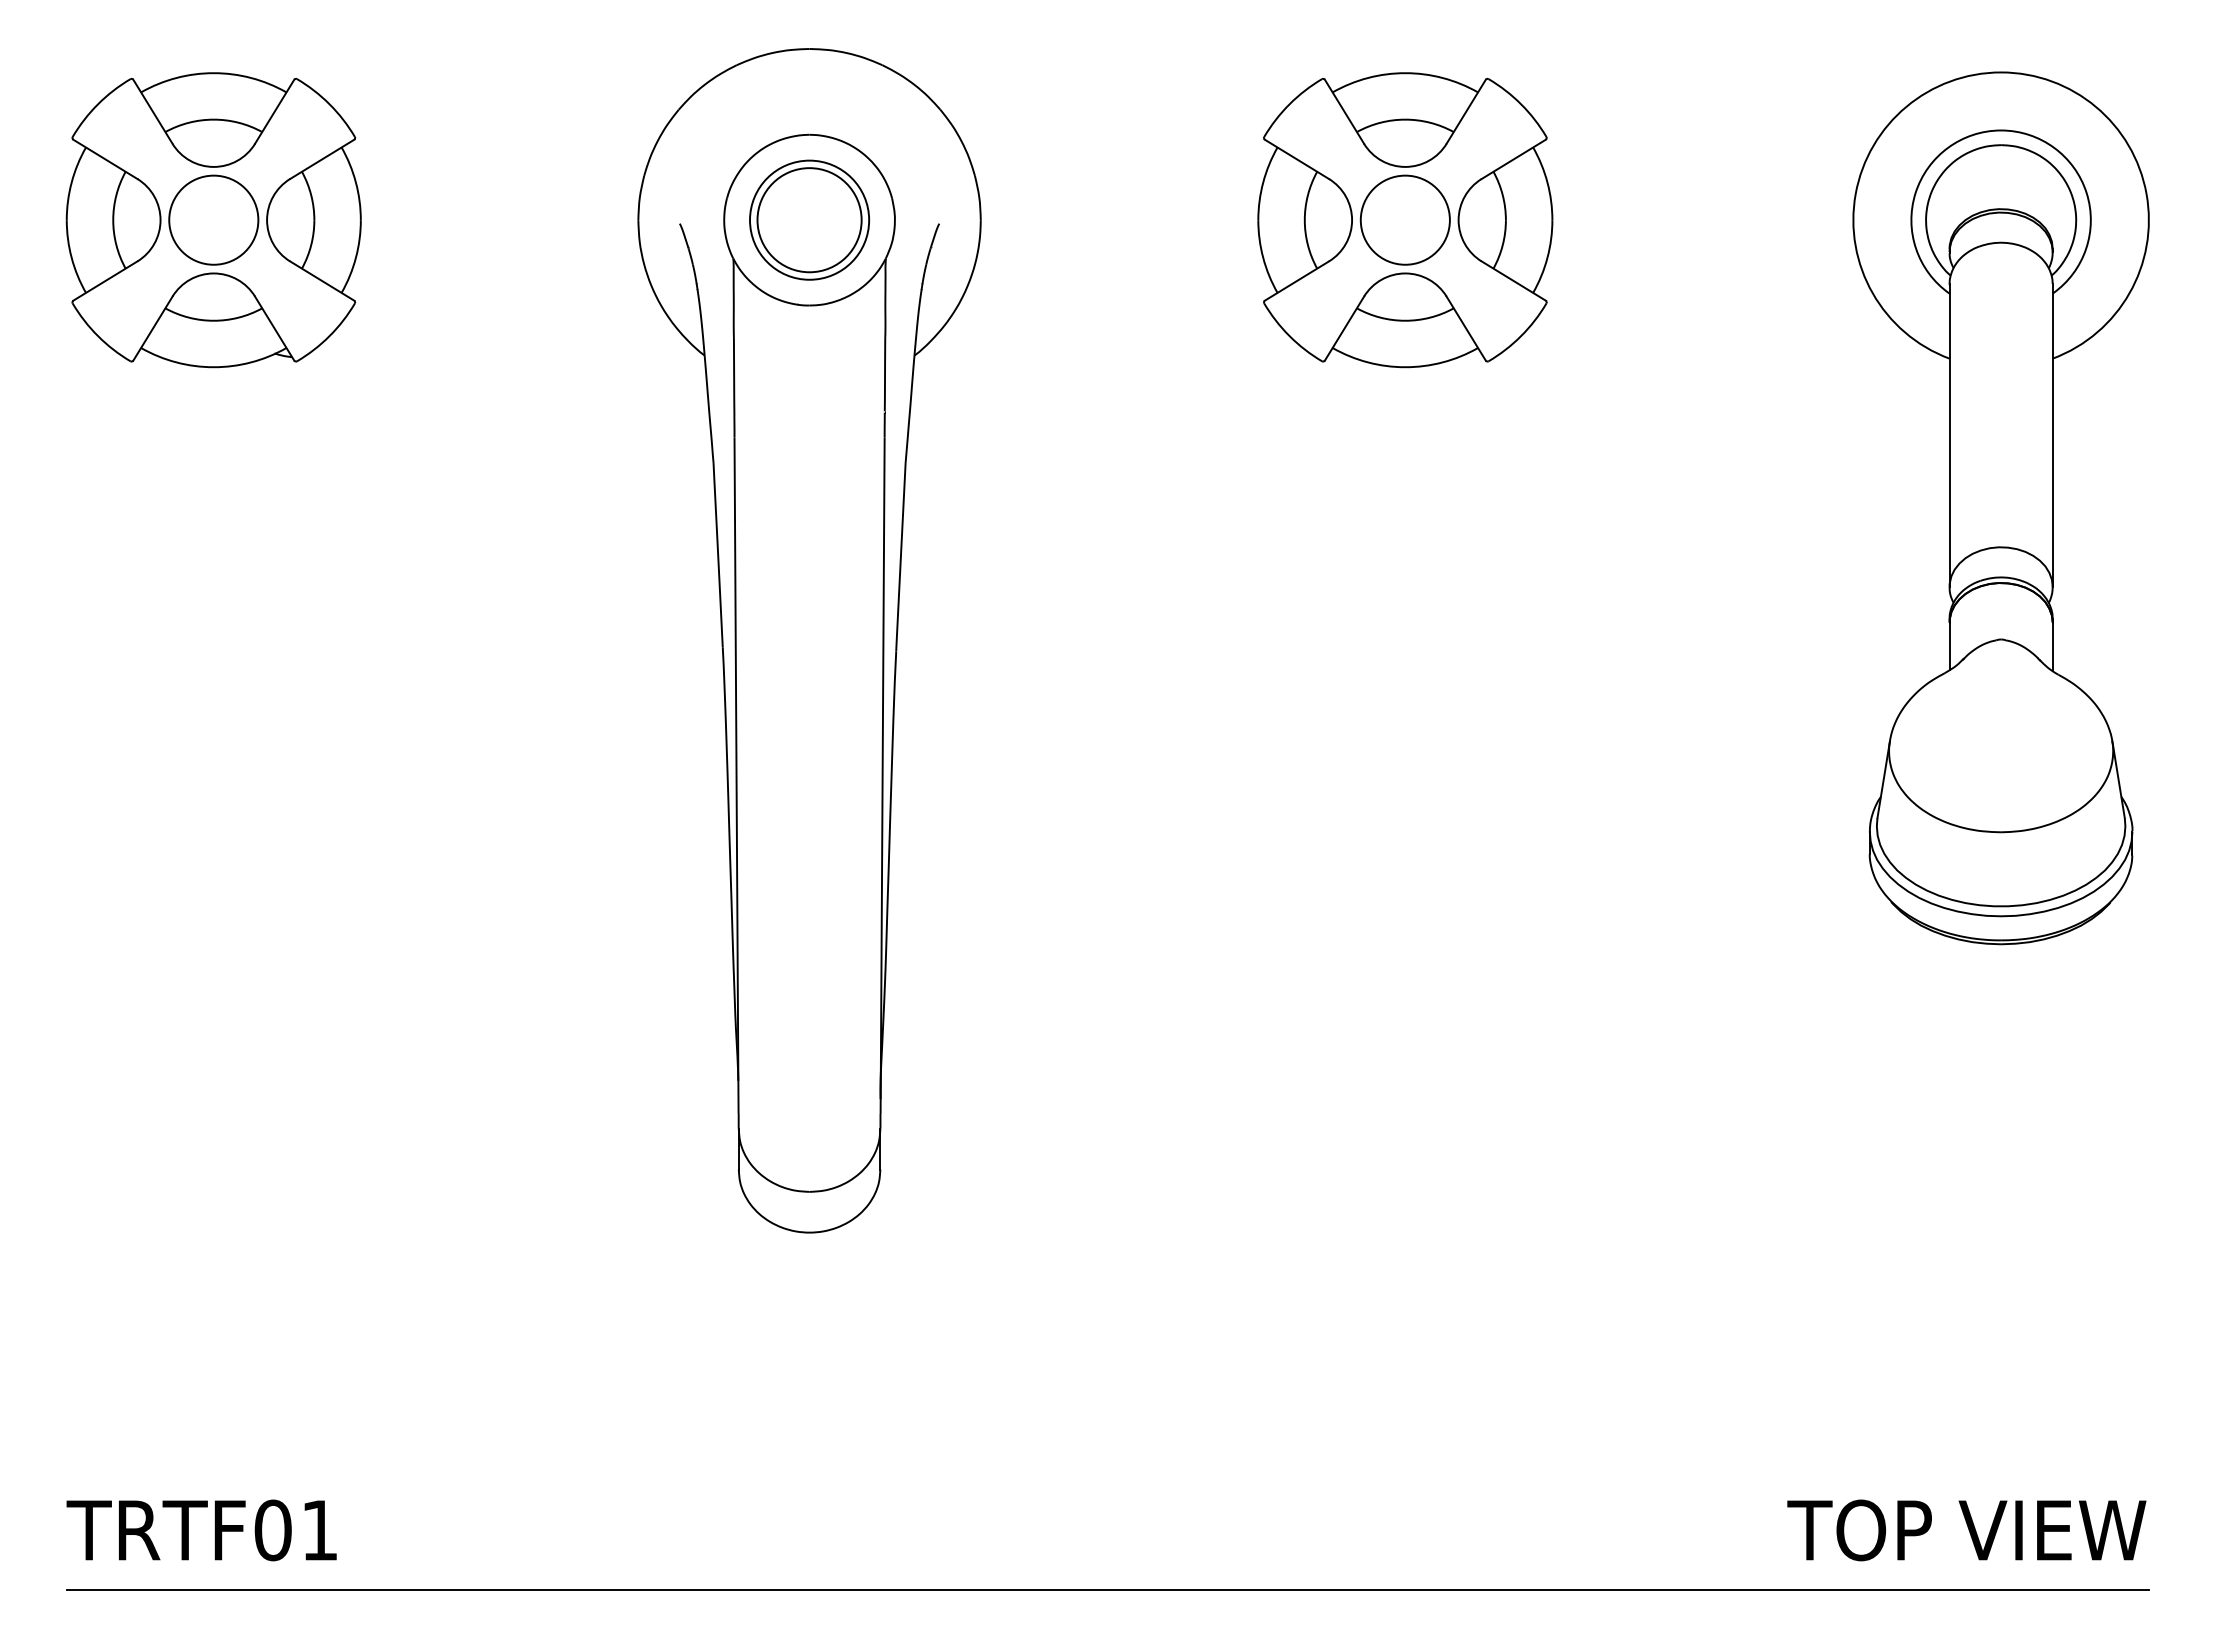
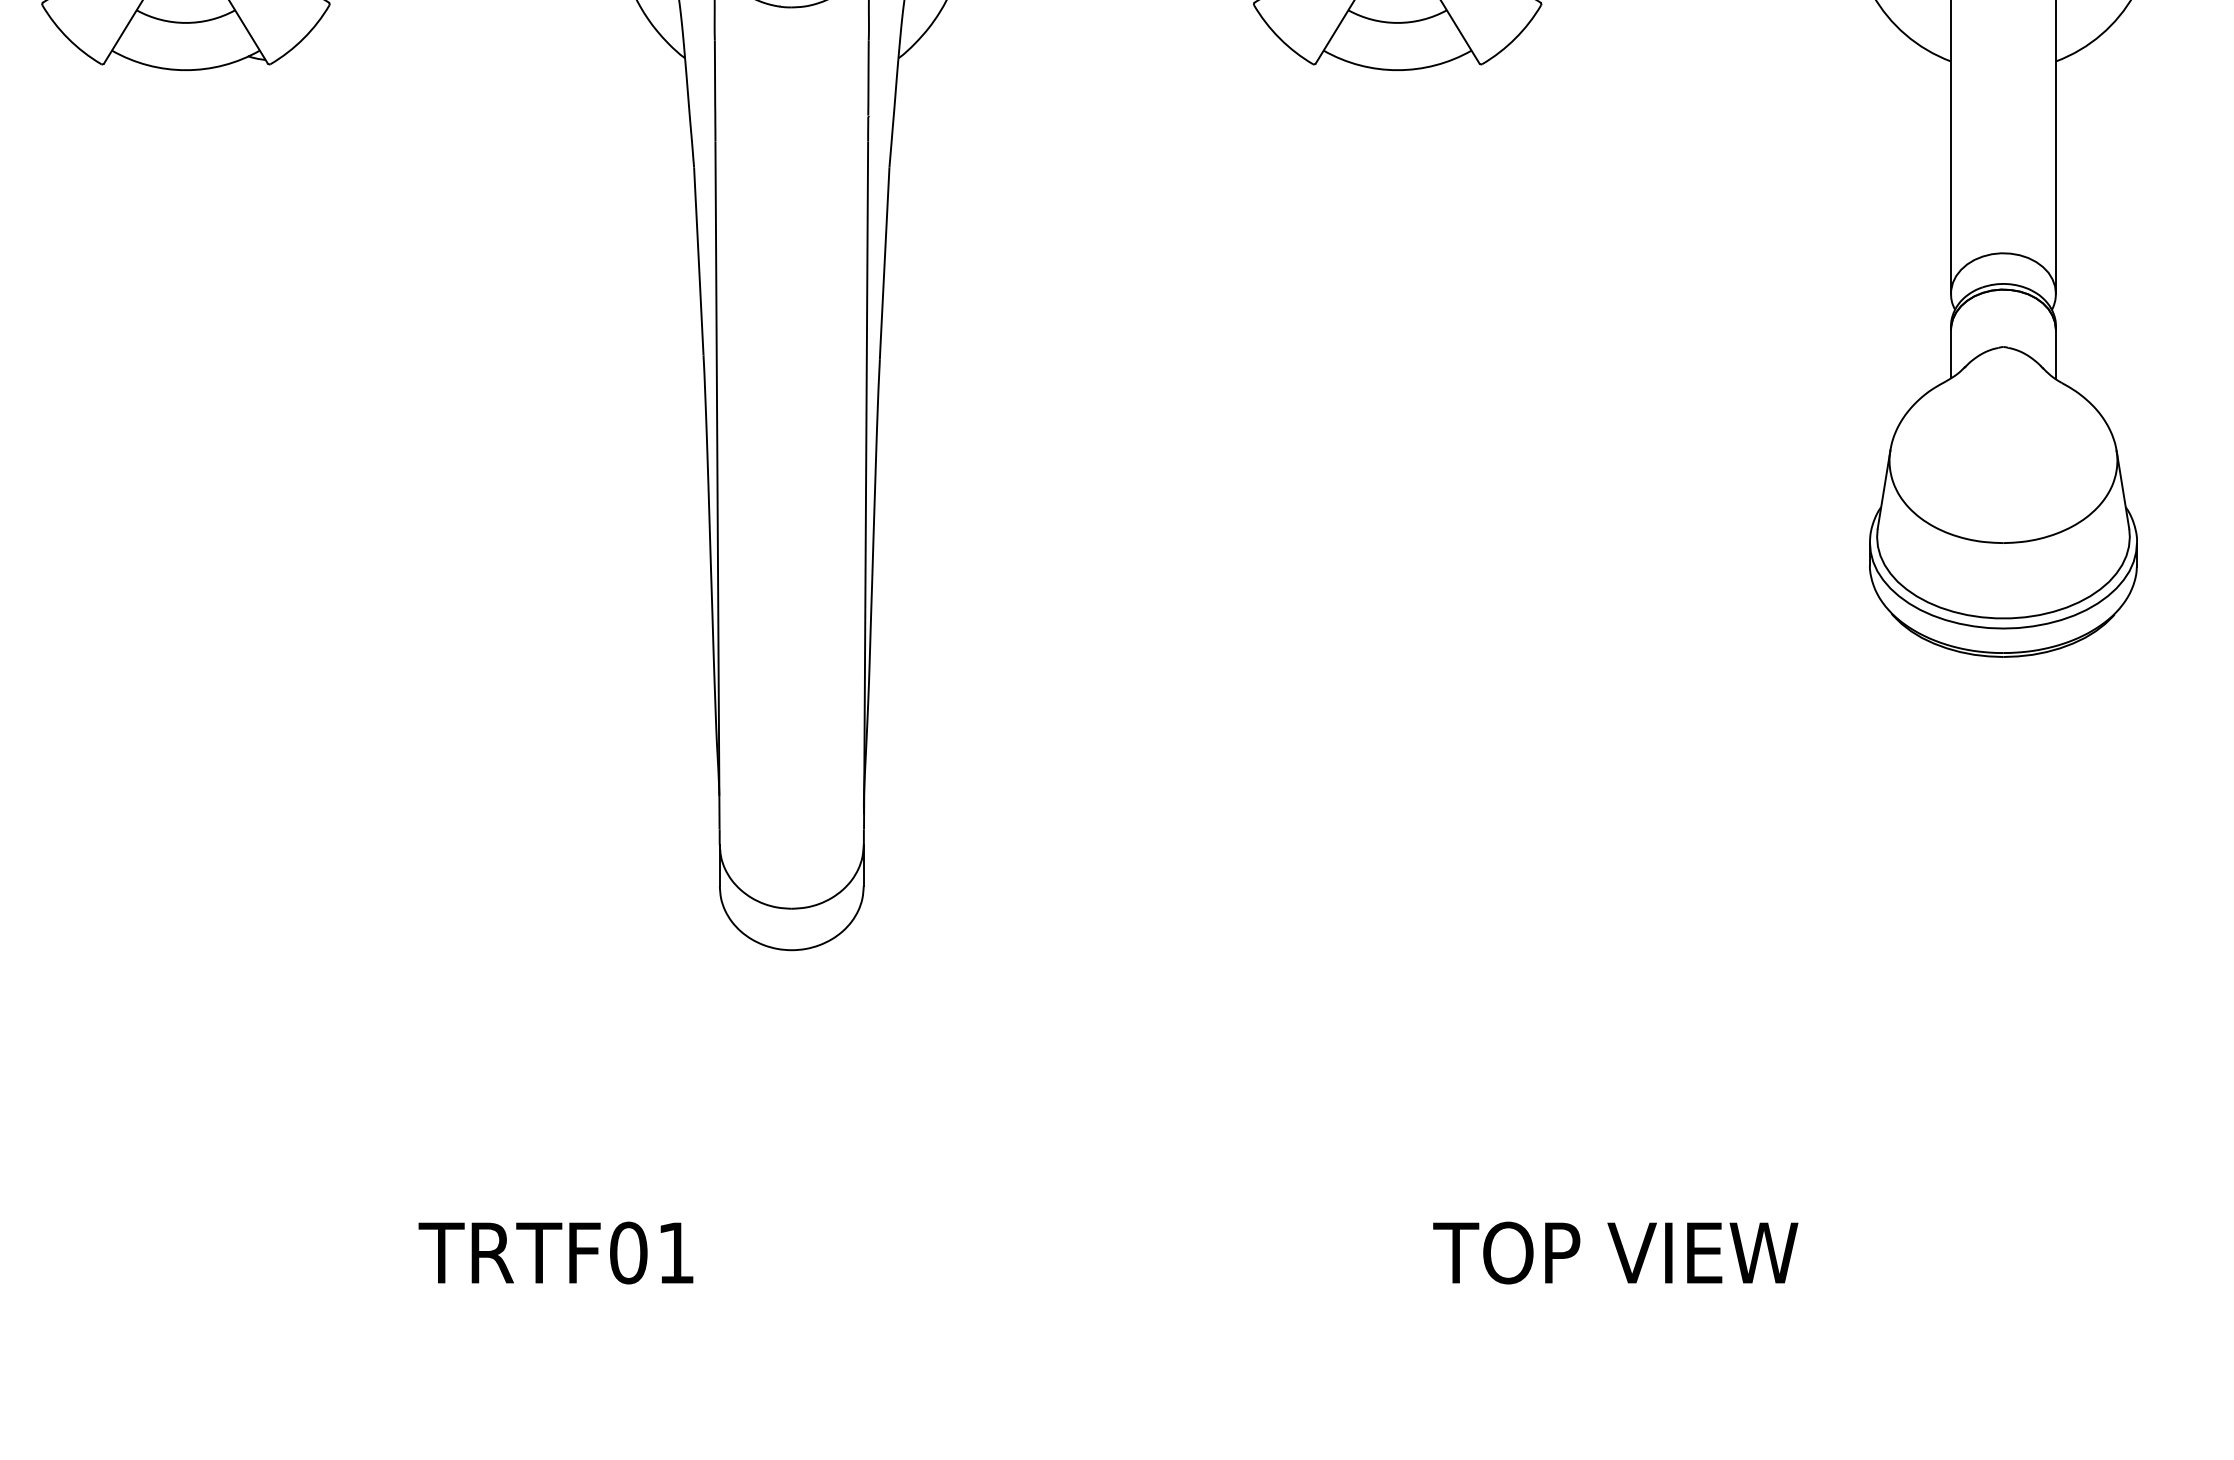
text: (201, 1530) -> (555, 1253), moved
text: (1966, 1530) -> (1615, 1253), moved
line: (1107, 1590) -> (1094, 1314), removed

